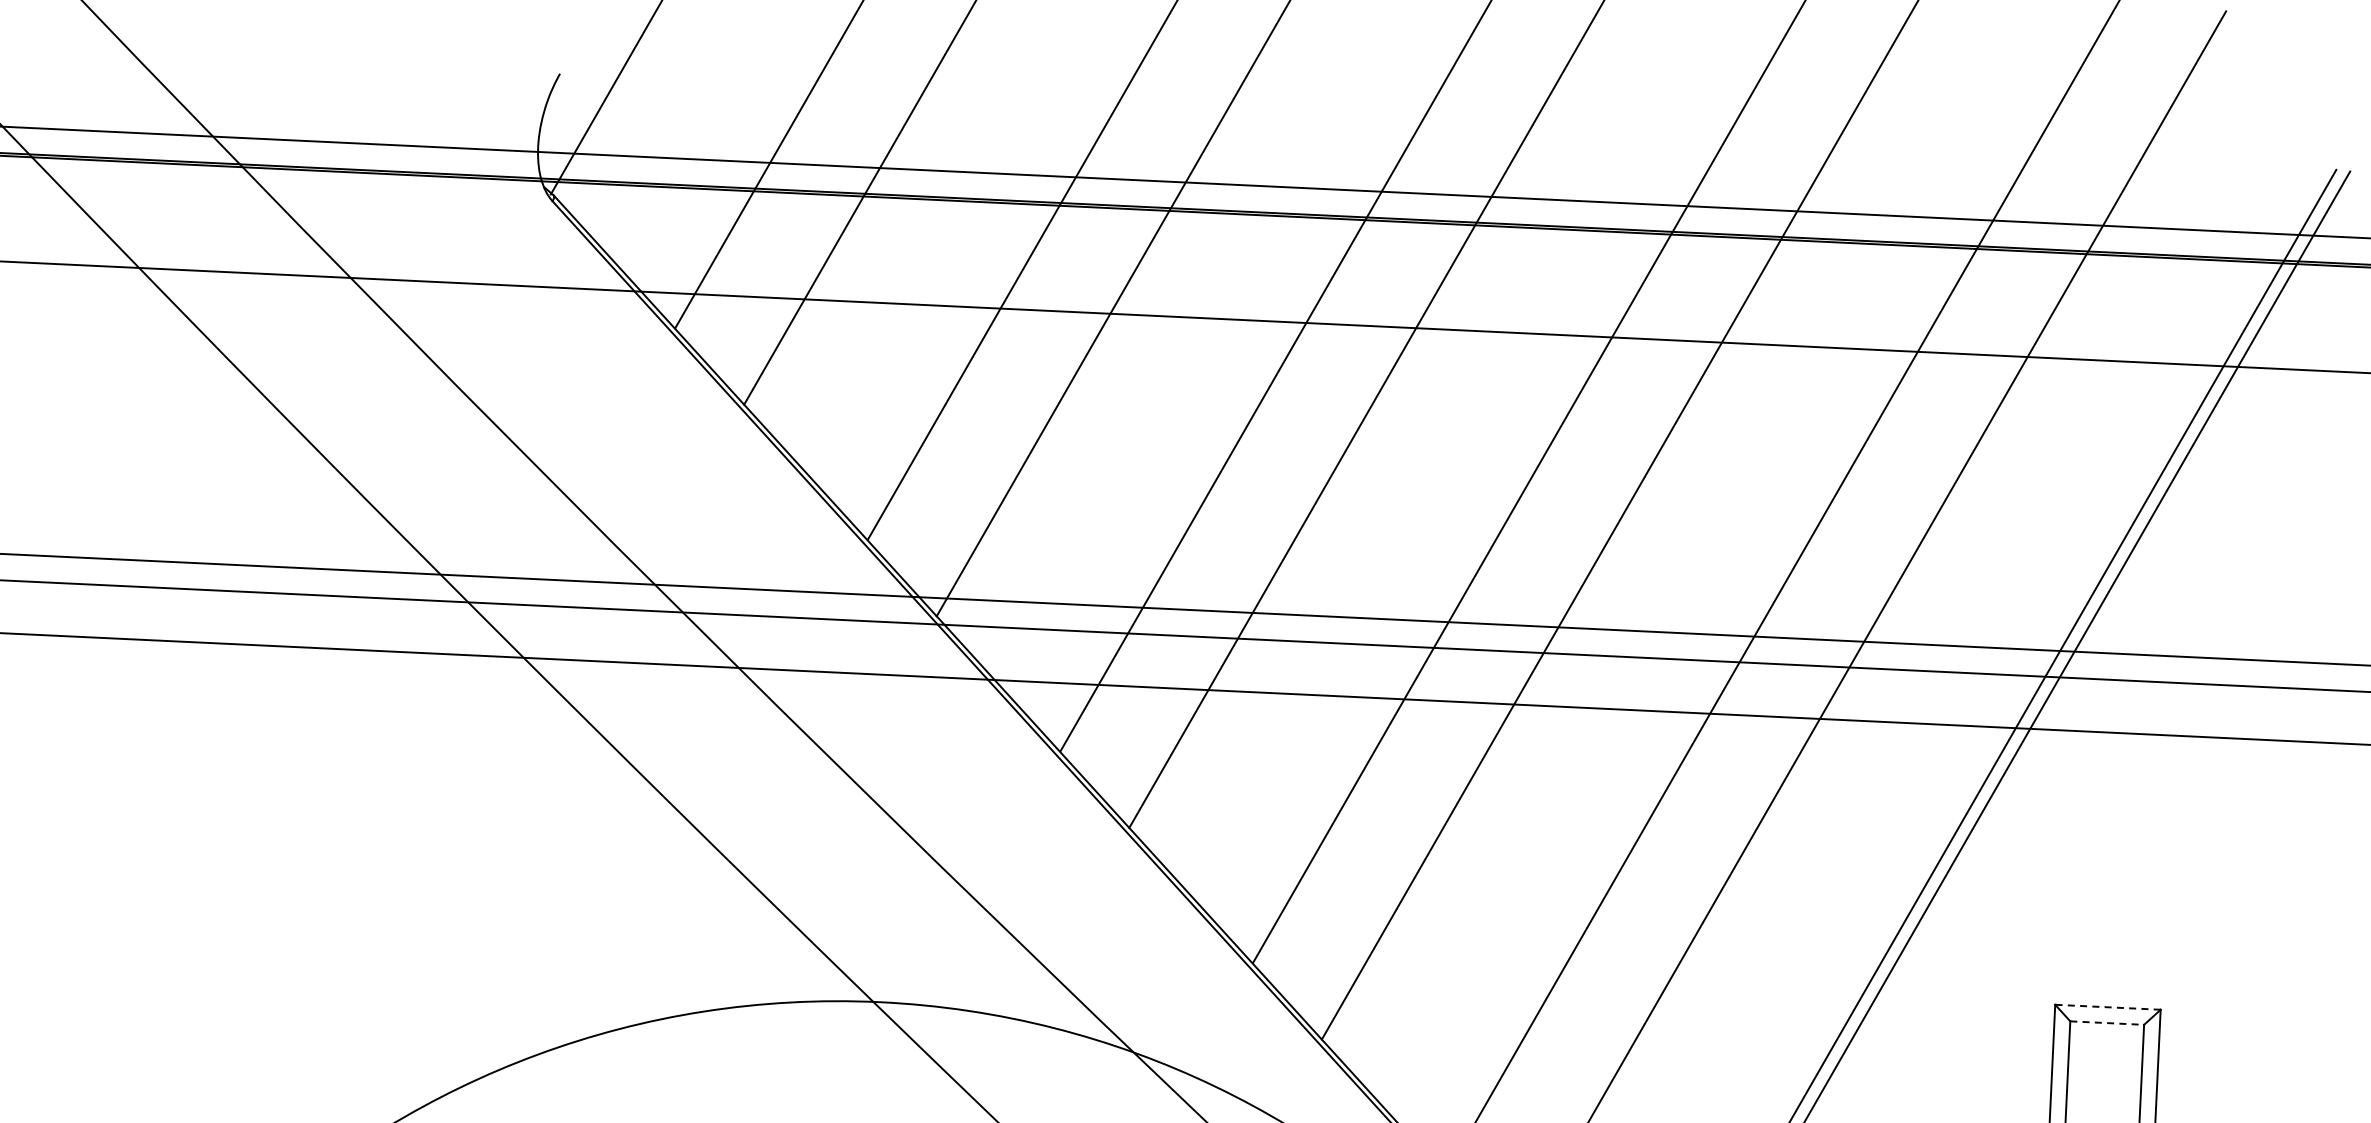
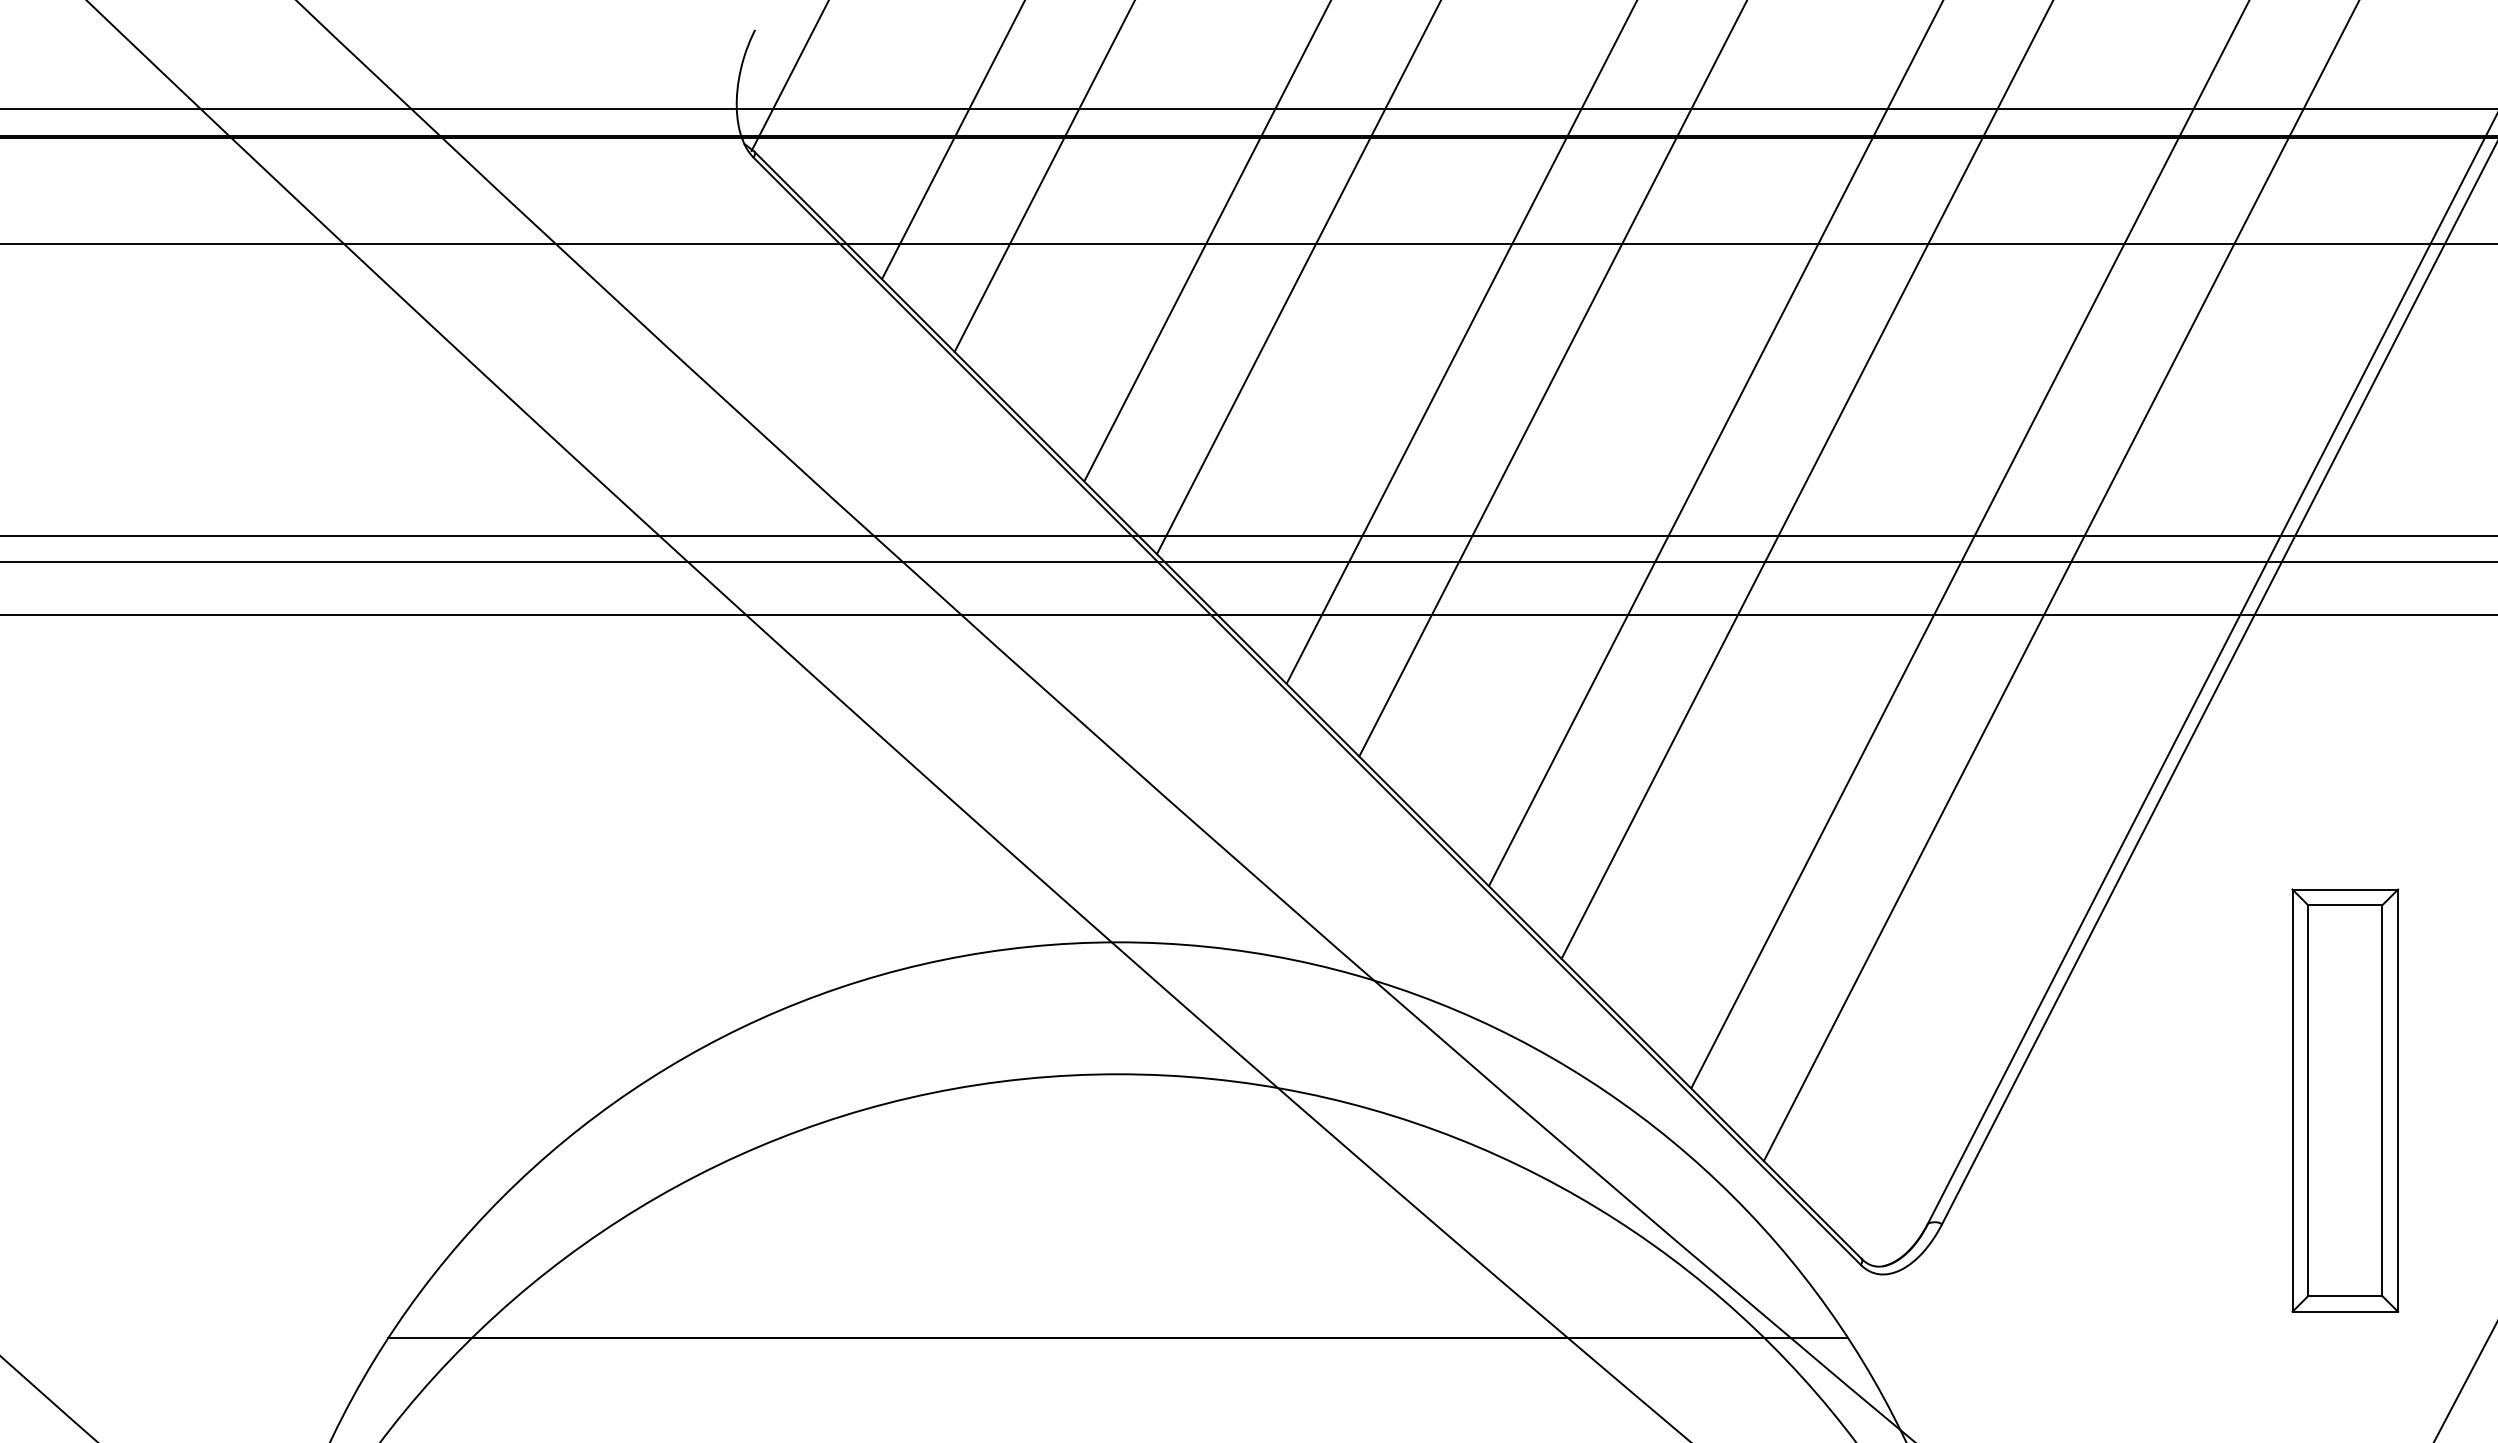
line: (2108, 1007) -> (2345, 889), dashed -> solid
line: (2107, 1023) -> (2345, 905), dashed -> solid

